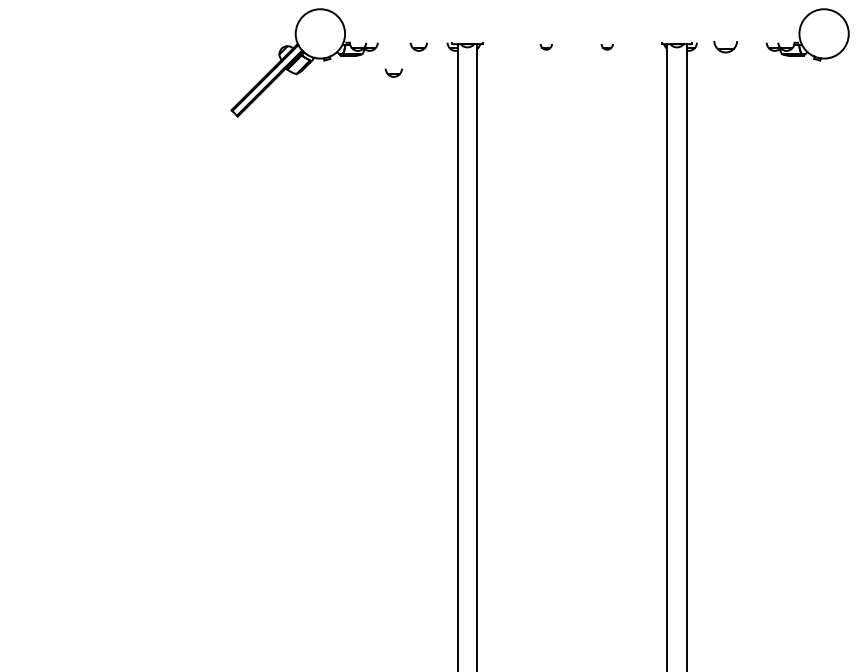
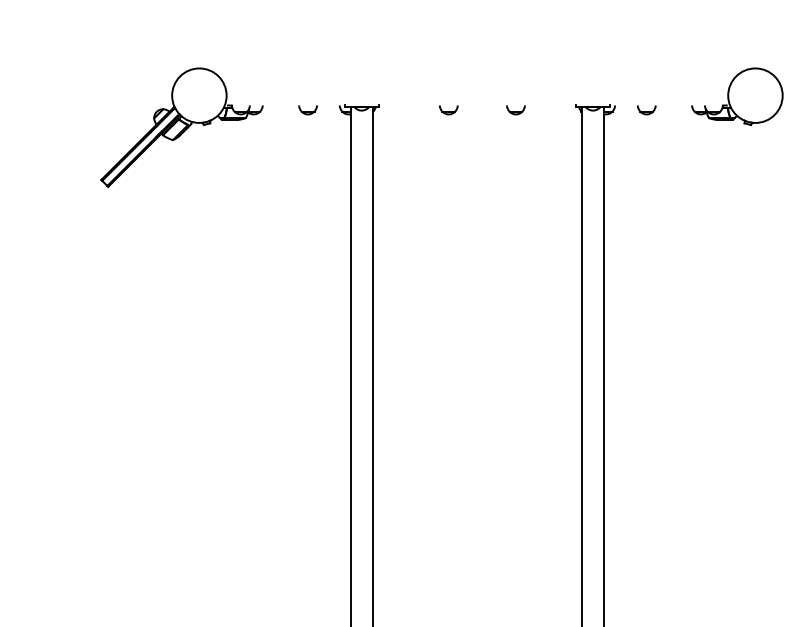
part: (546, 46) -> (448, 109), size x1.43
part: (607, 46) -> (516, 109), size x1.43
part: (725, 46) -> (646, 109), size x0.71
part: (393, 72) -> (280, 138), removed

